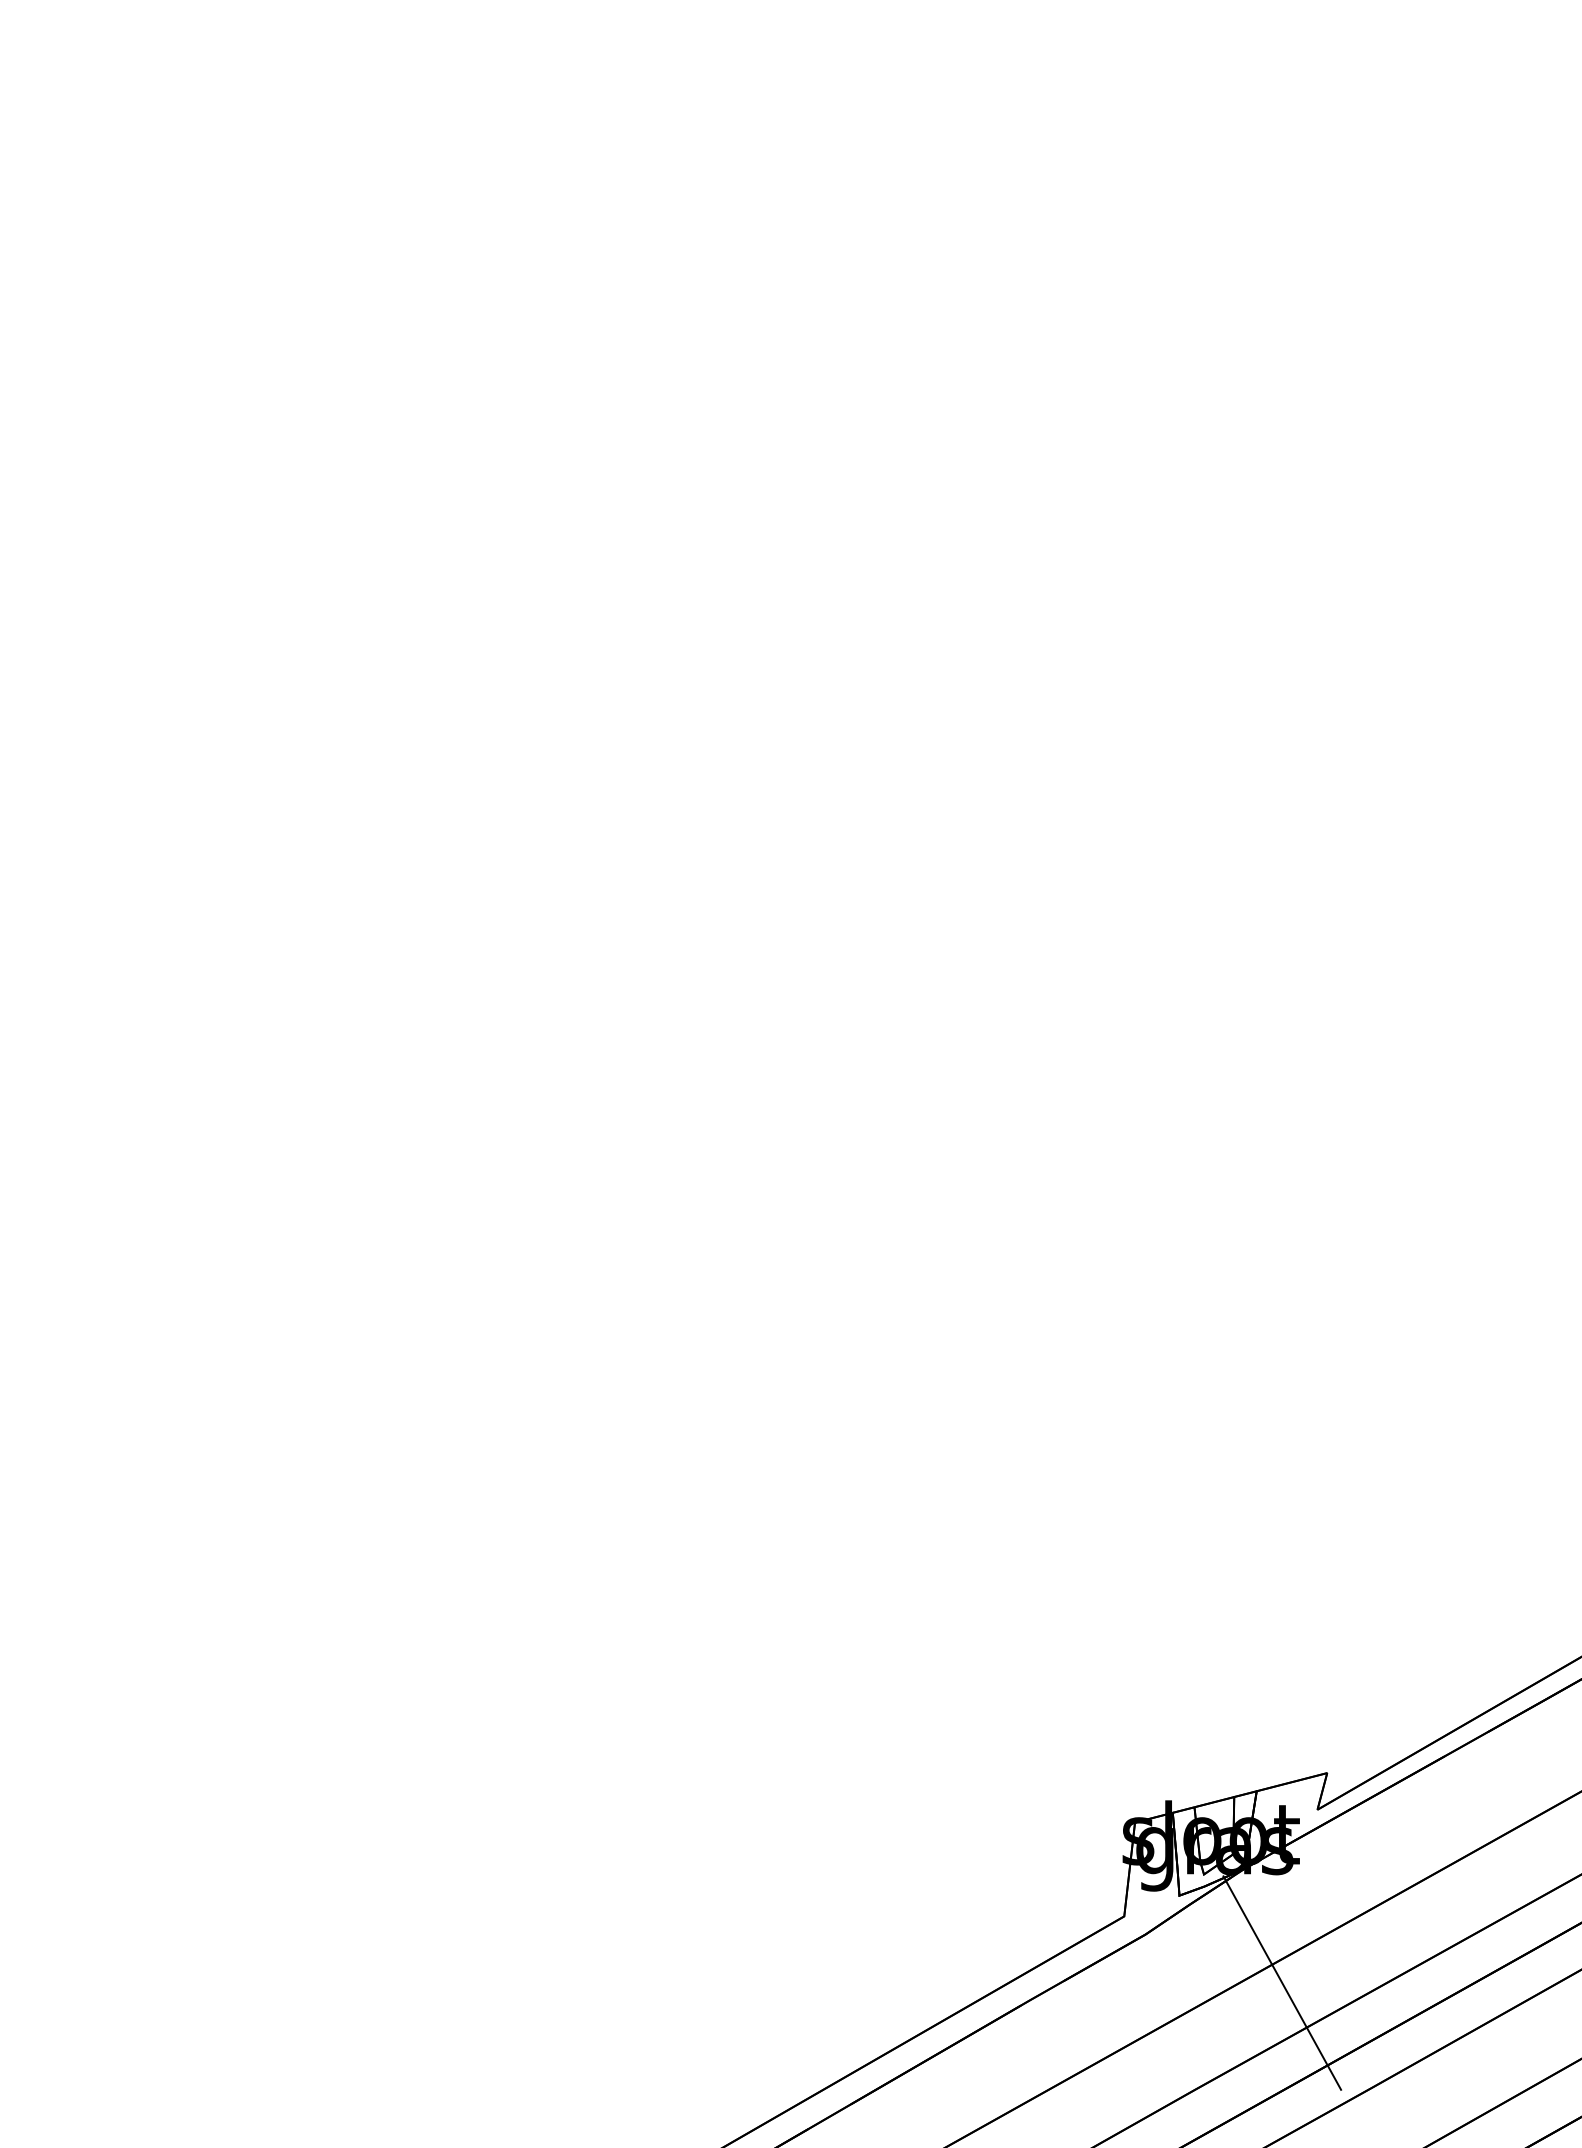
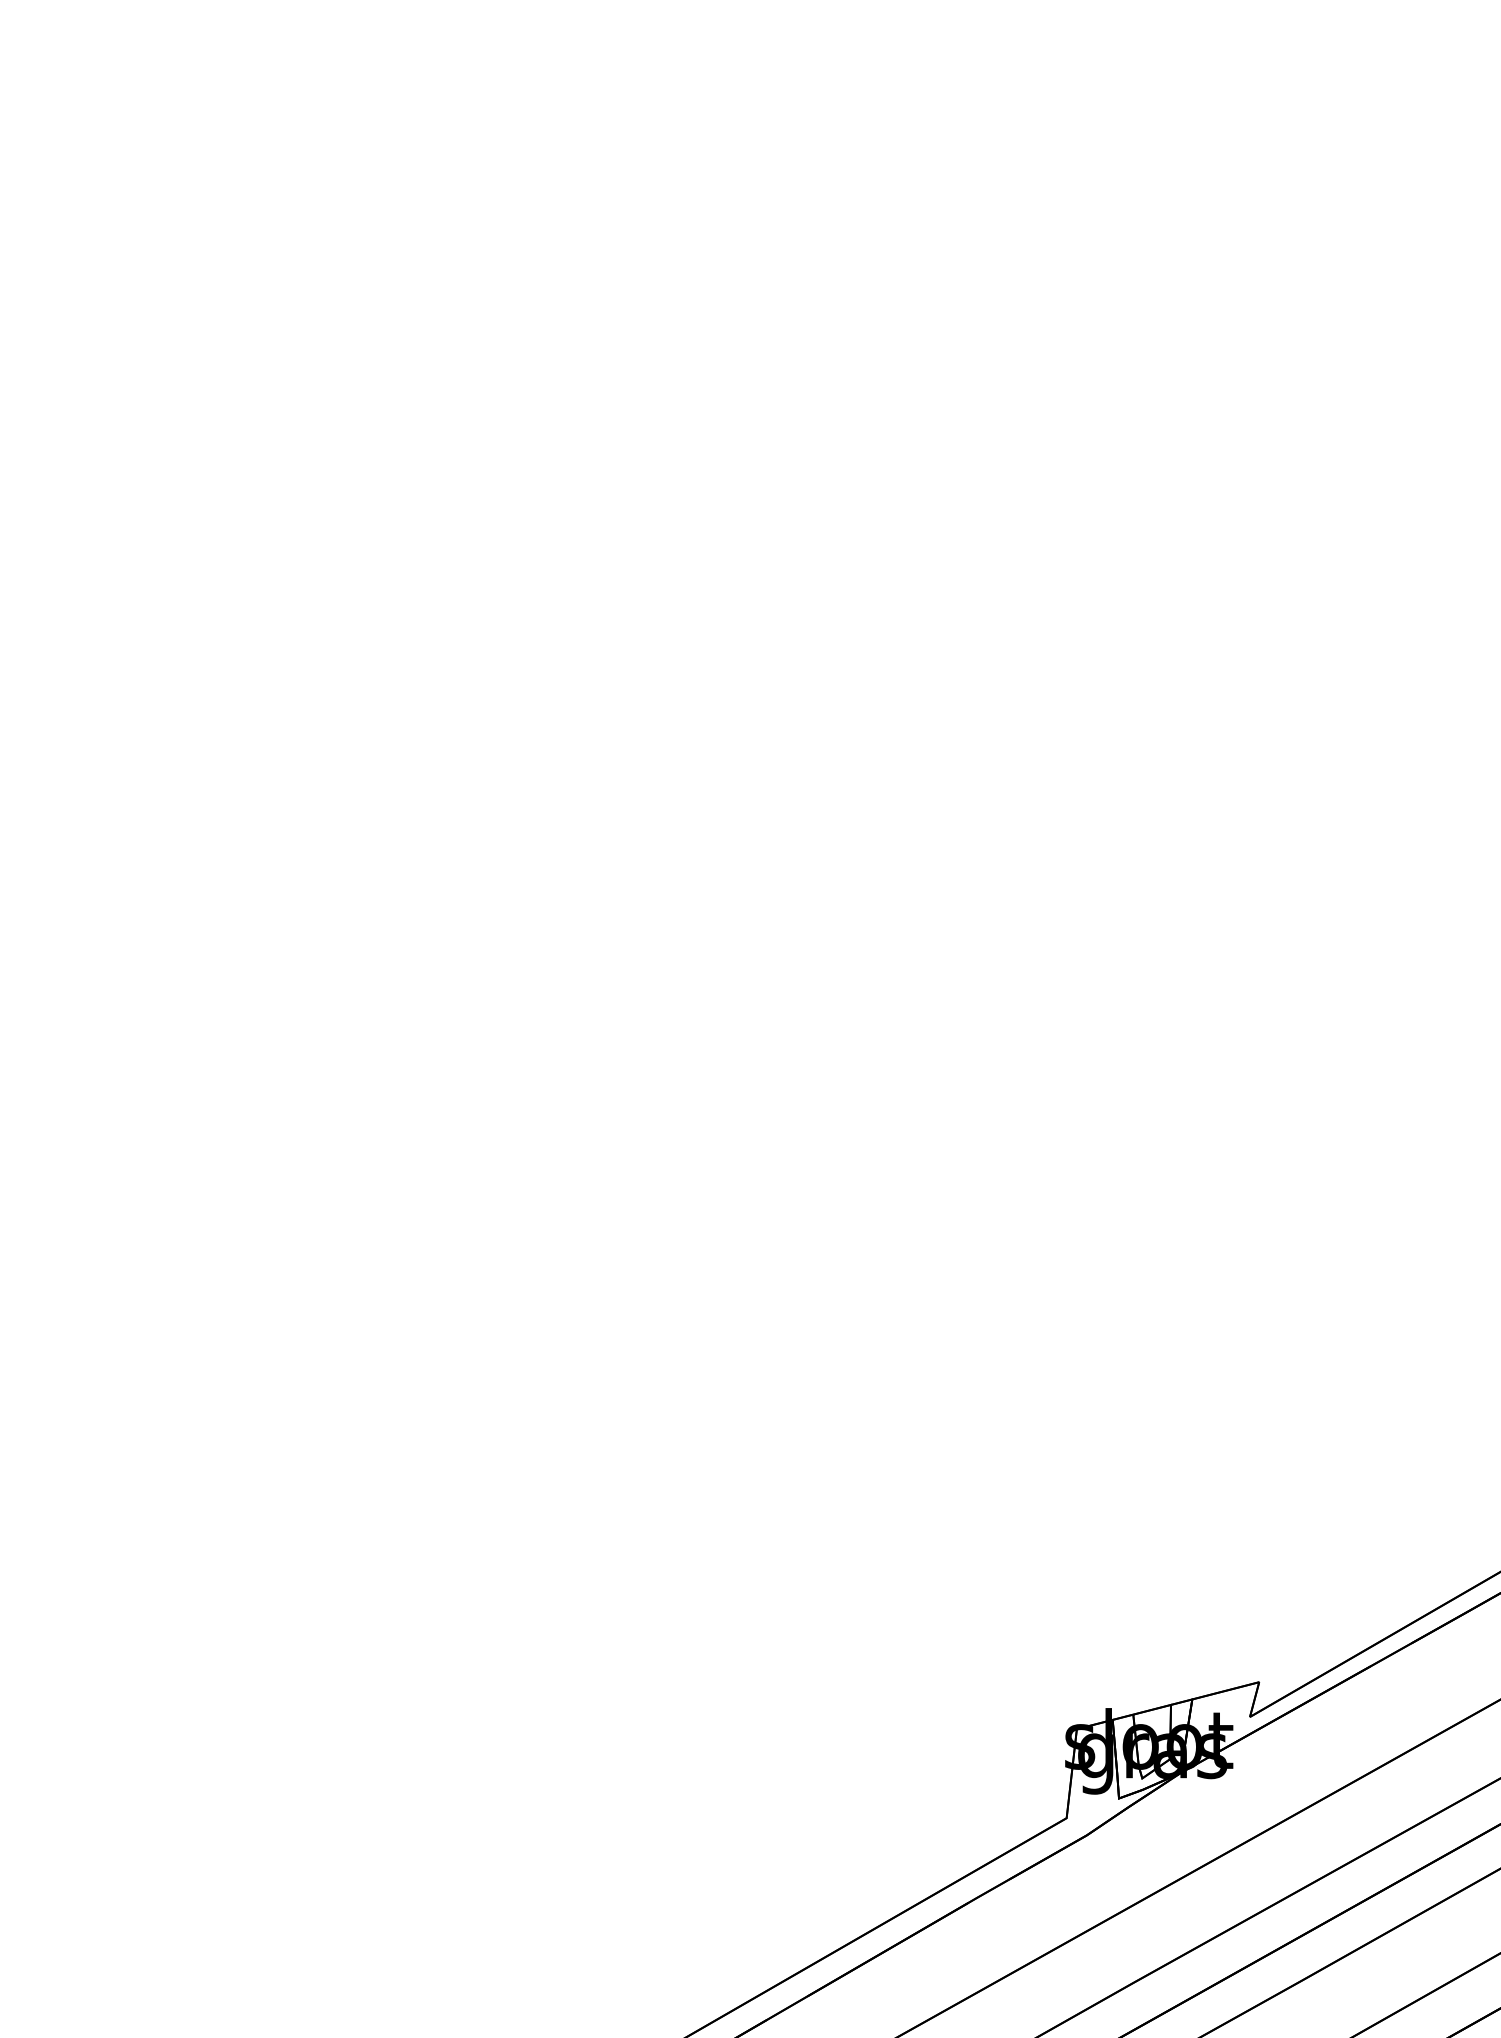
line: (1282, 1983) -> (1216, 1881), removed

